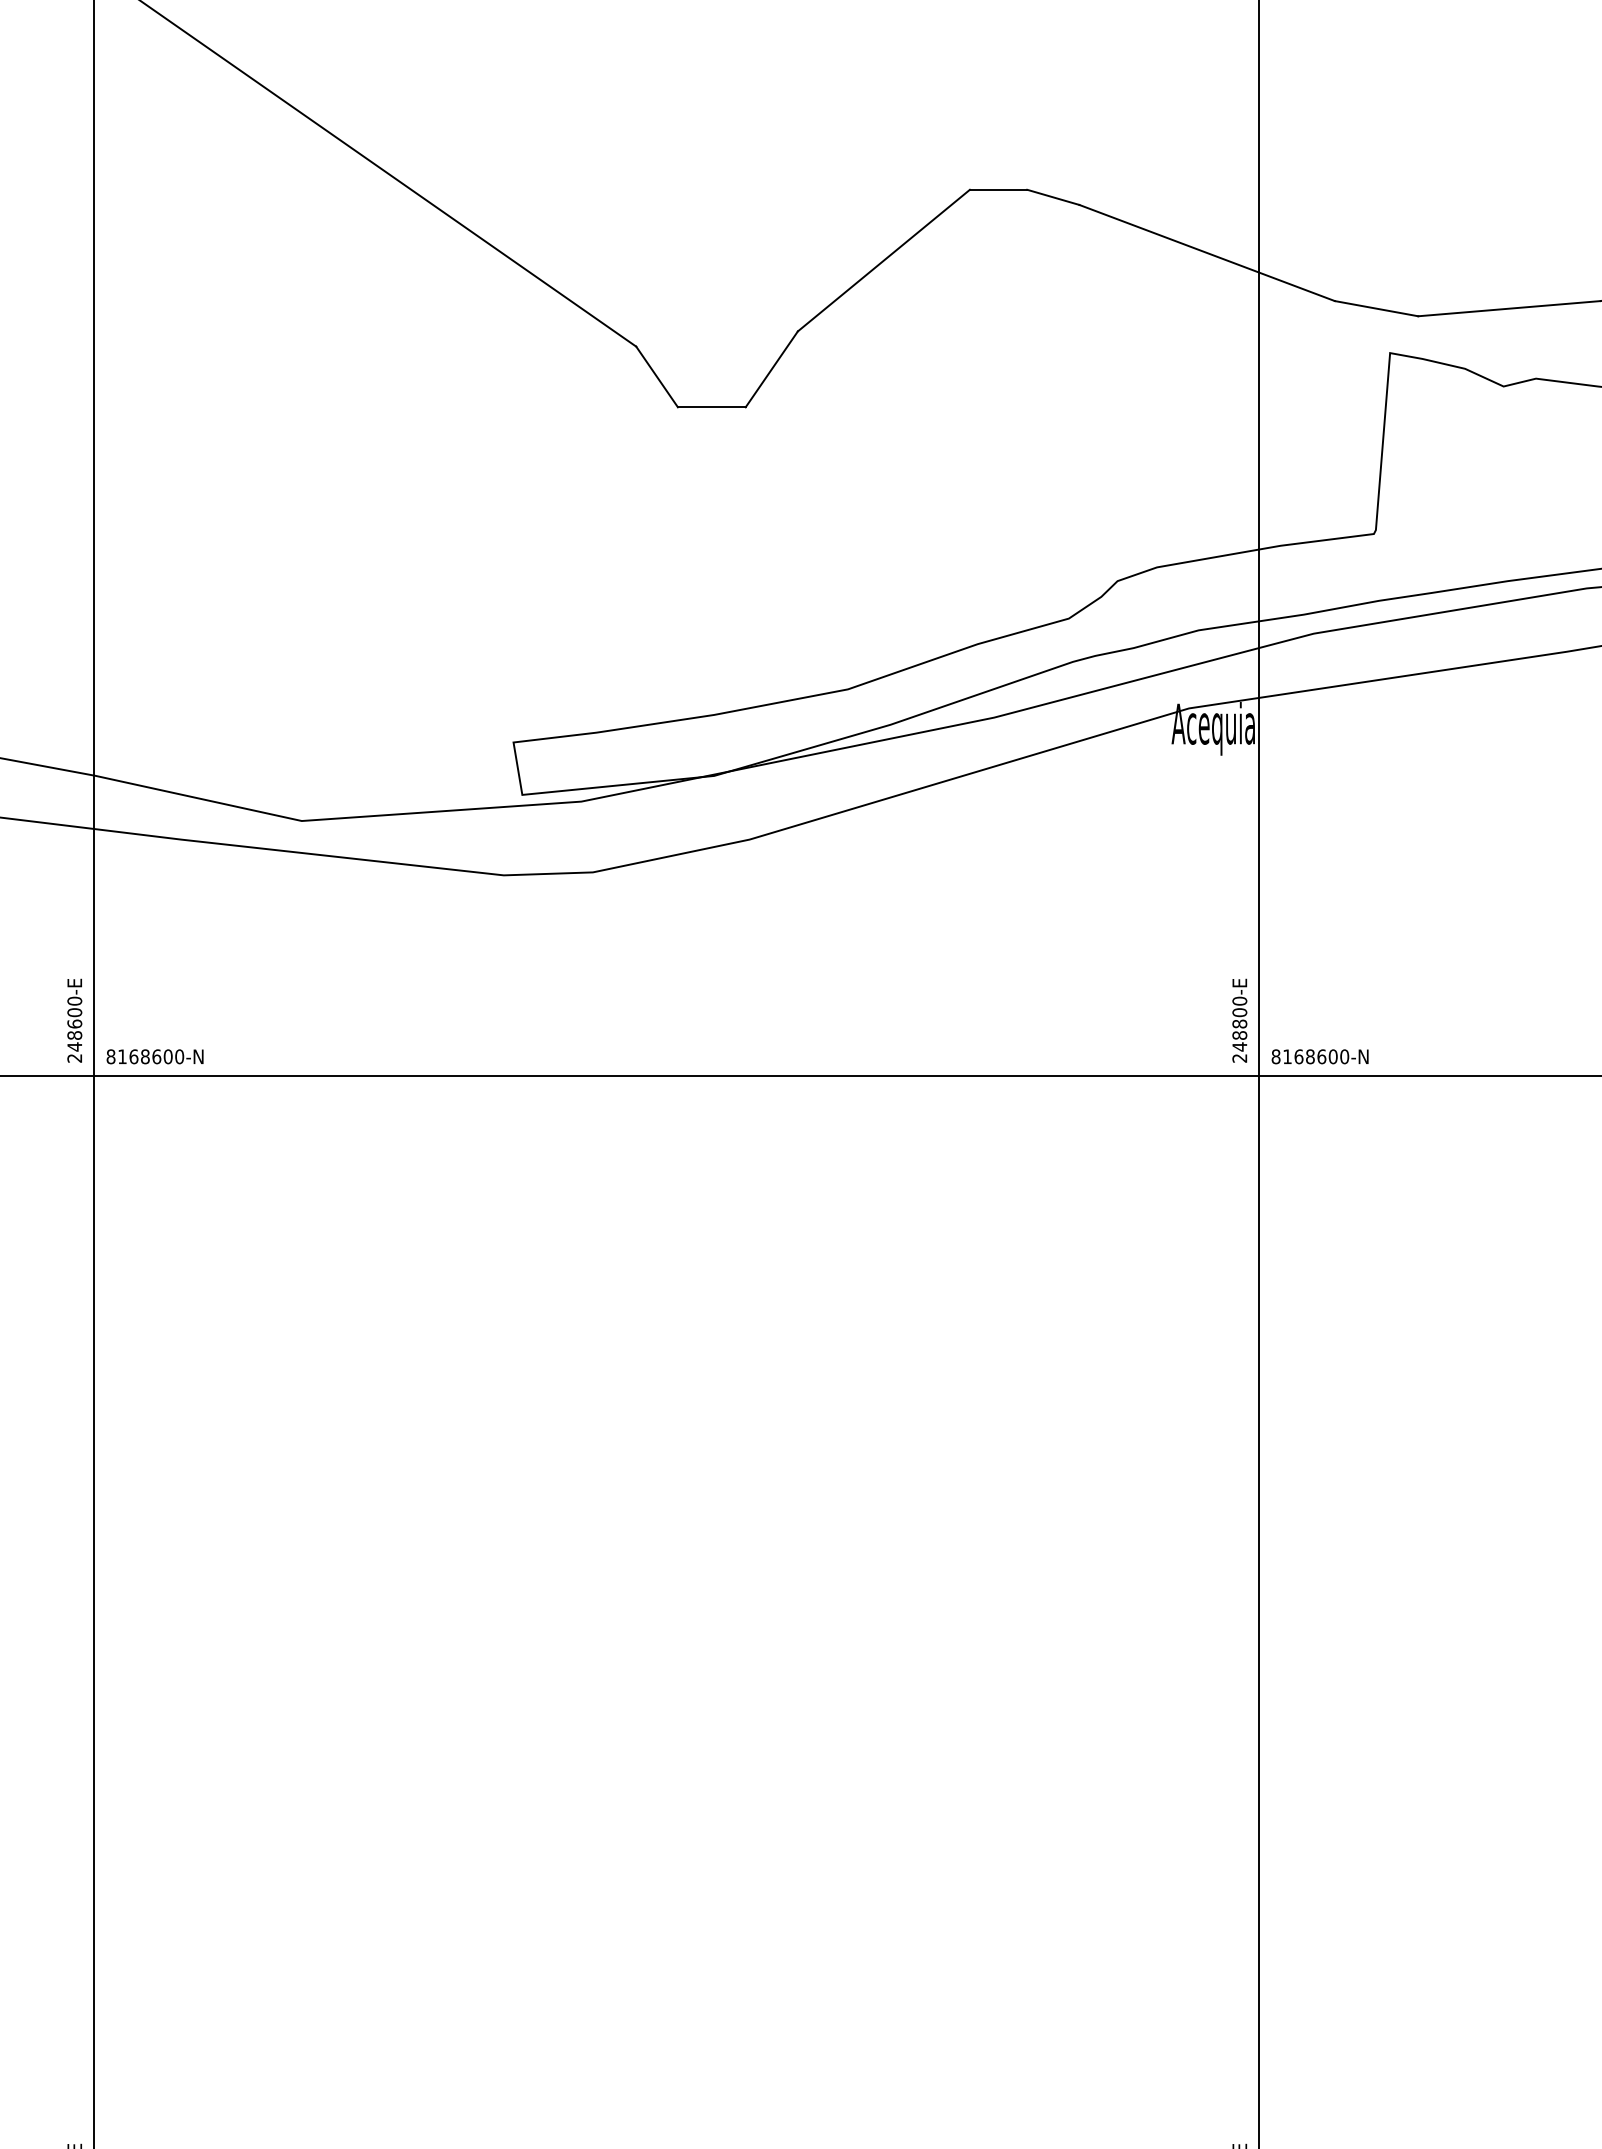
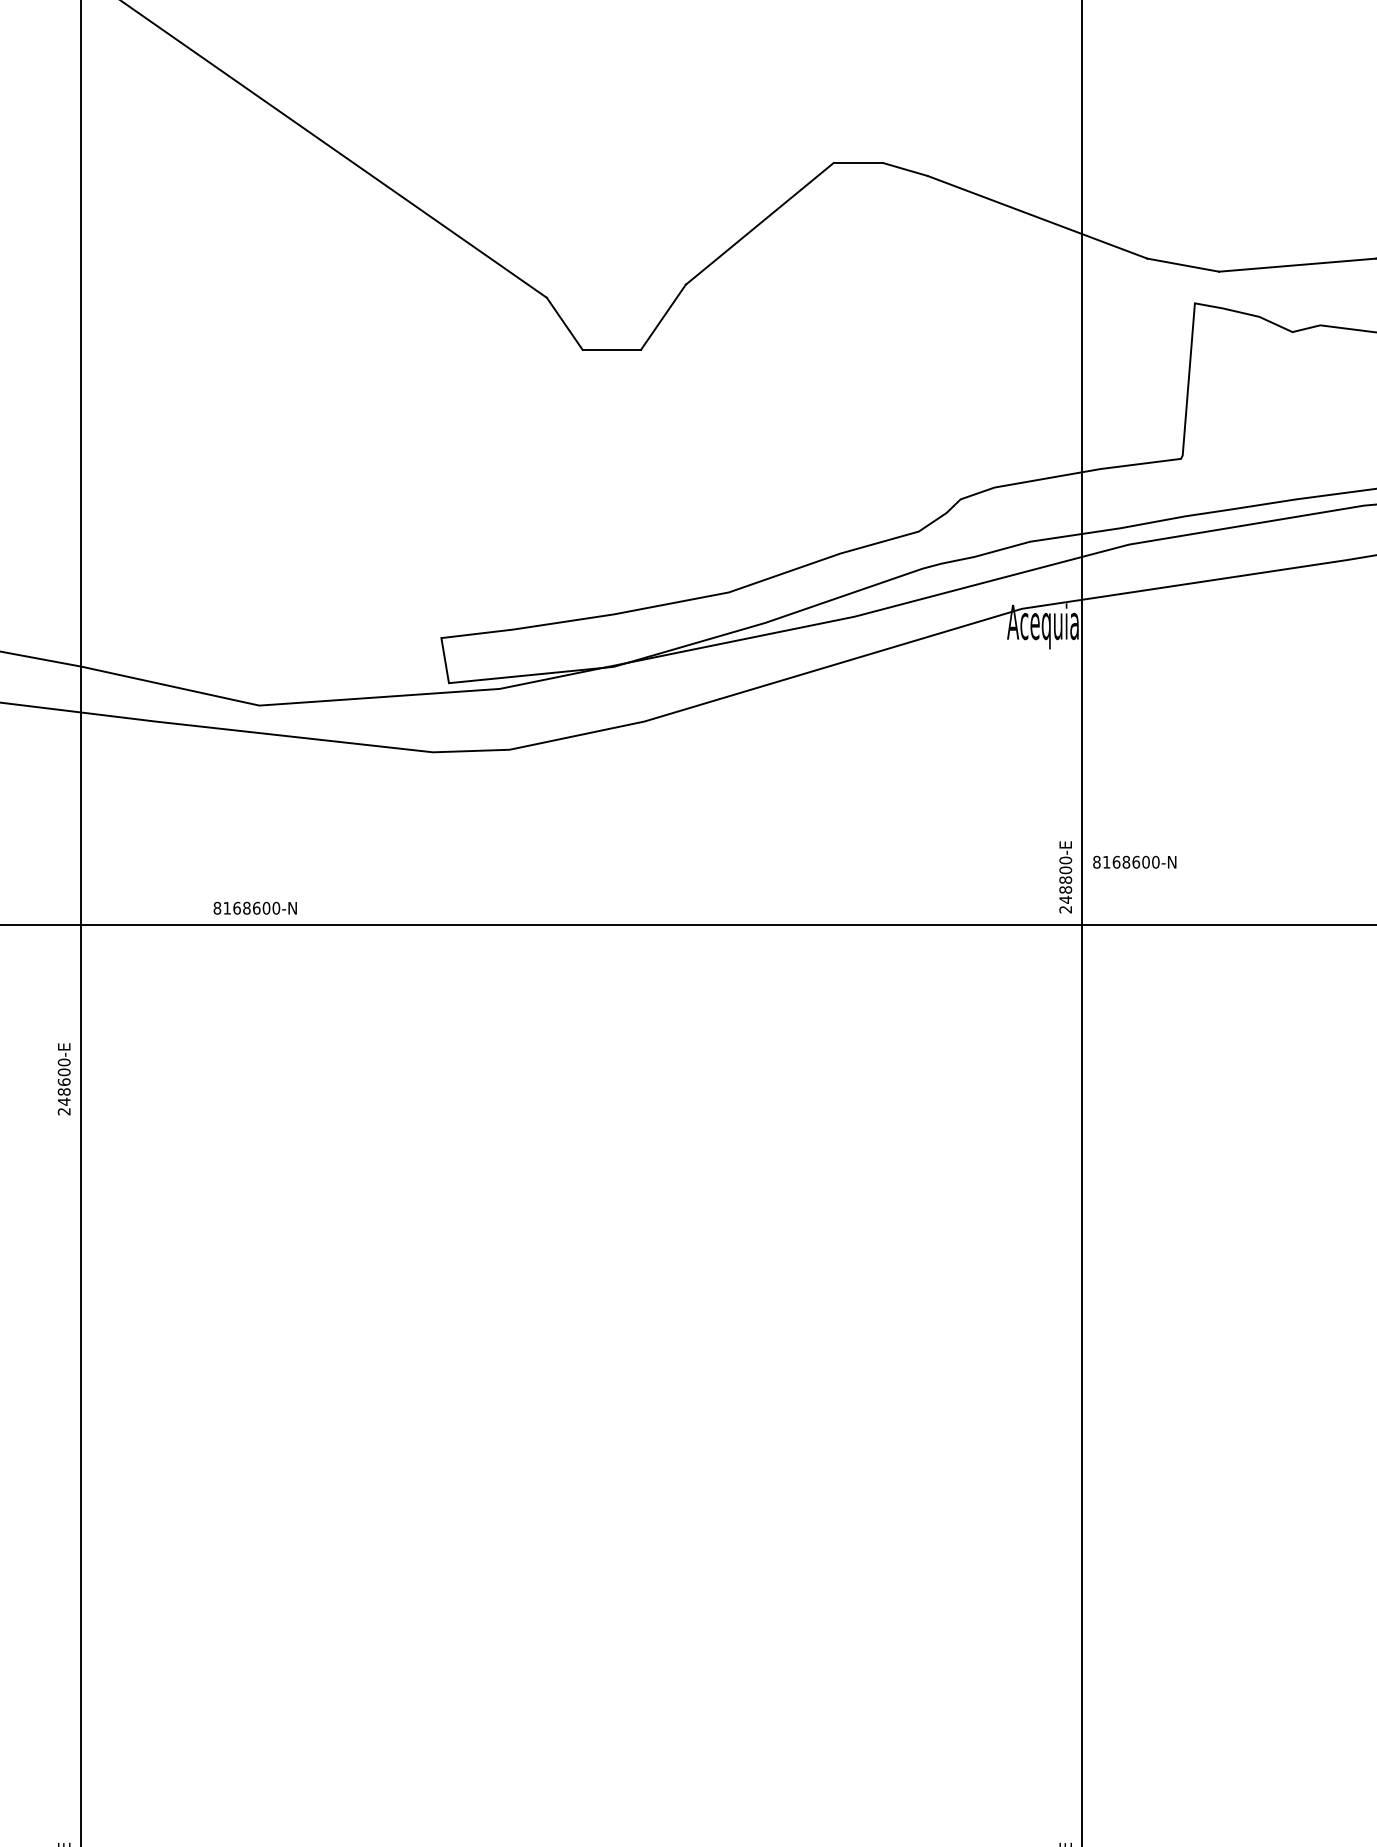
text: (73, 1020) -> (63, 1079), moved
text: (154, 1055) -> (254, 907), moved
text: (1319, 1055) -> (1134, 861), moved

